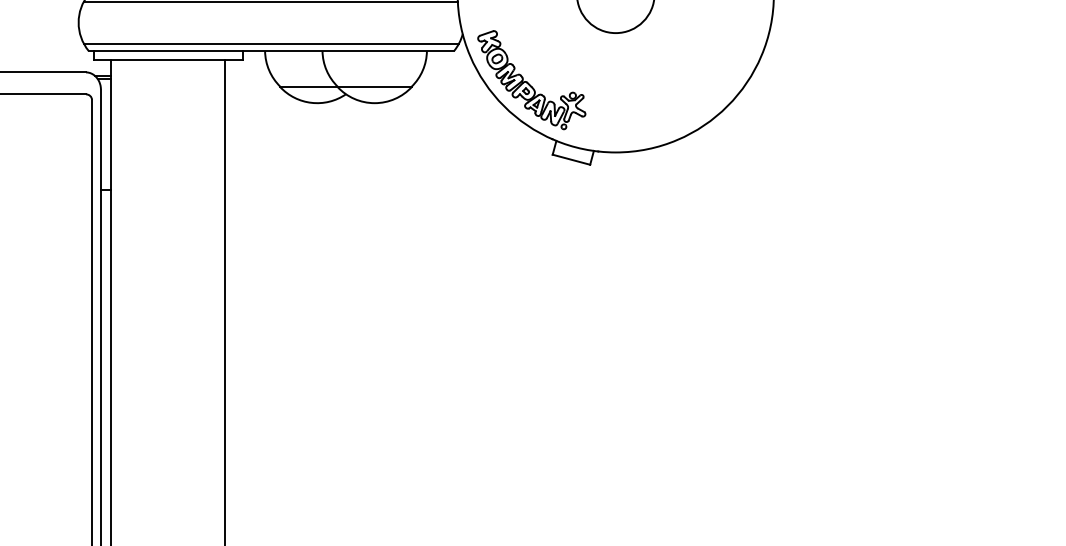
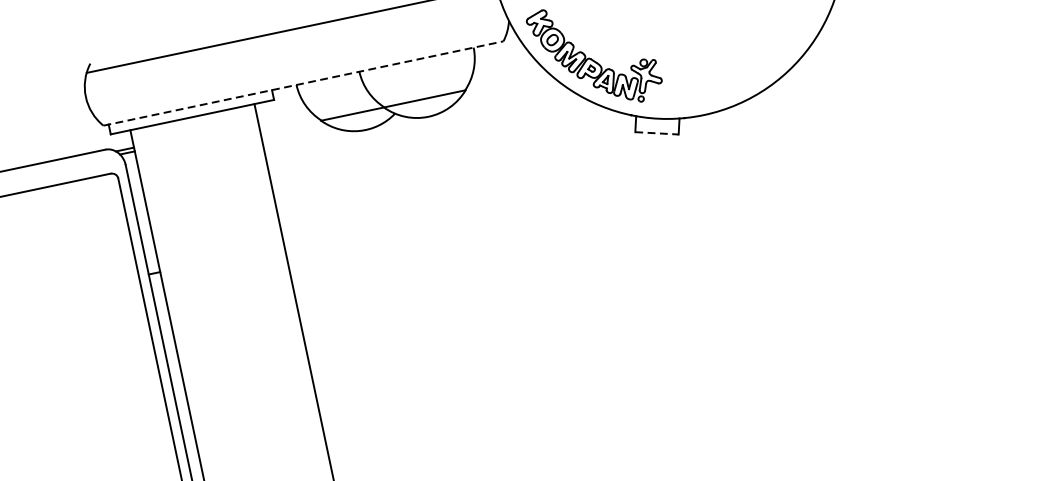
line: (271, 43) -> (301, 75), removed
line: (271, 51) -> (303, 84), solid -> dashed
line: (571, 159) -> (656, 133), solid -> dashed

